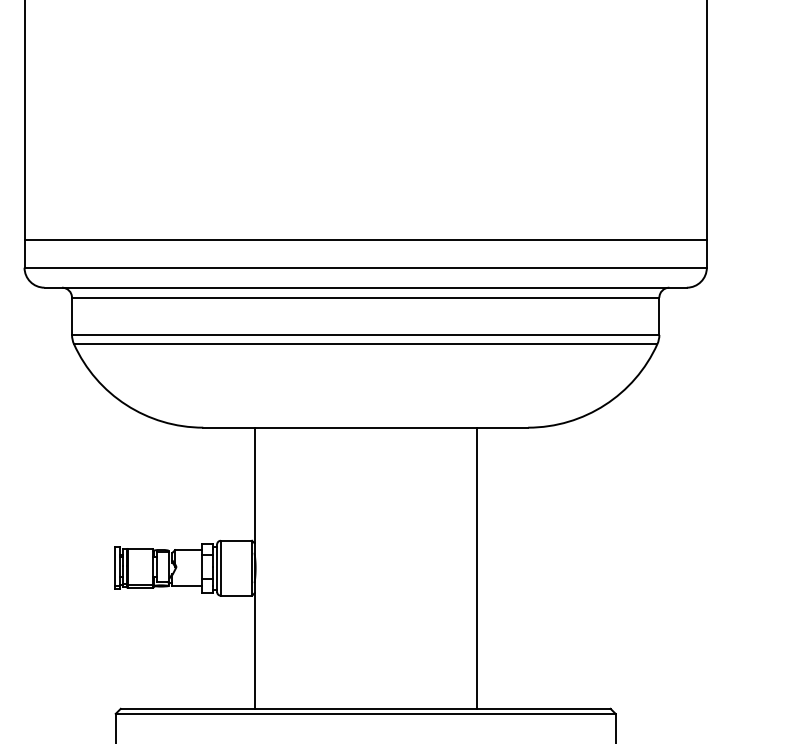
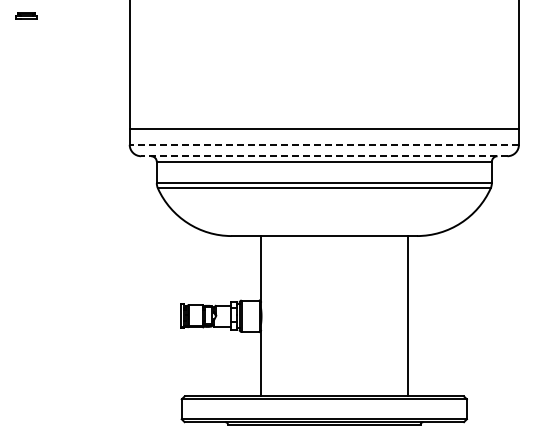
line: (365, 267) -> (324, 144), solid -> dashed
line: (364, 288) -> (323, 156), solid -> dashed
line: (476, 568) -> (407, 316), moved

